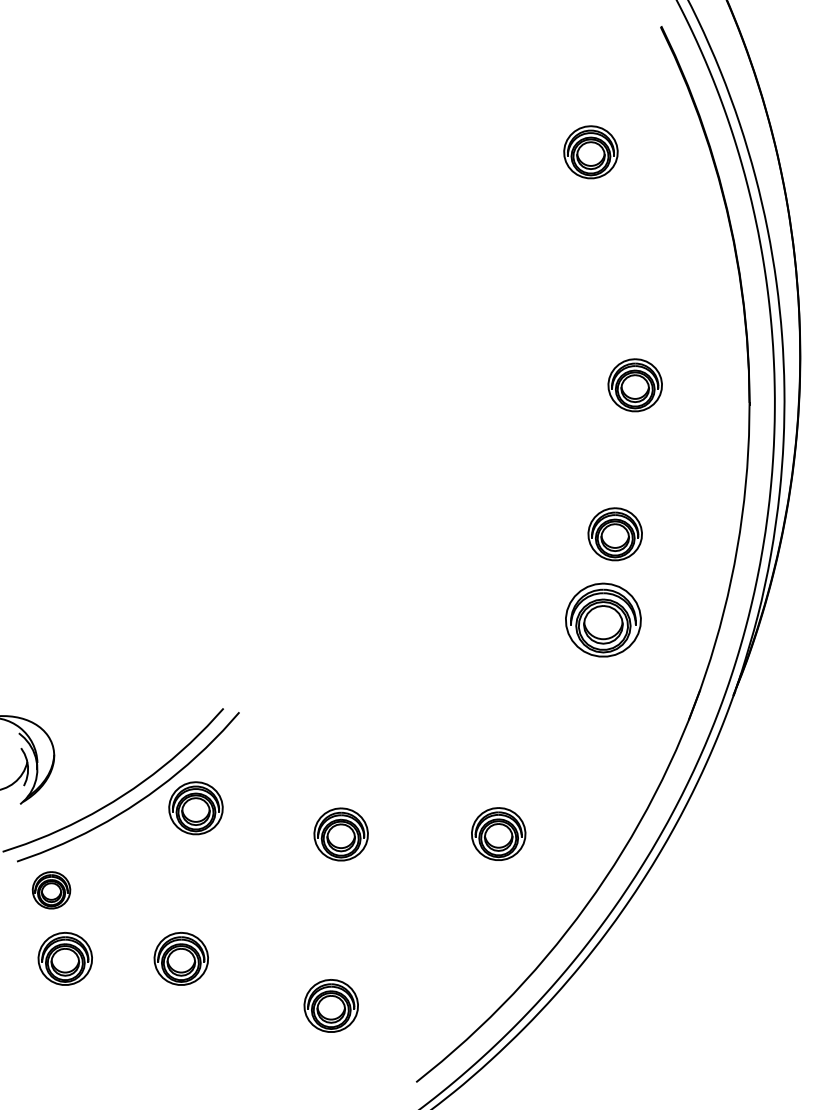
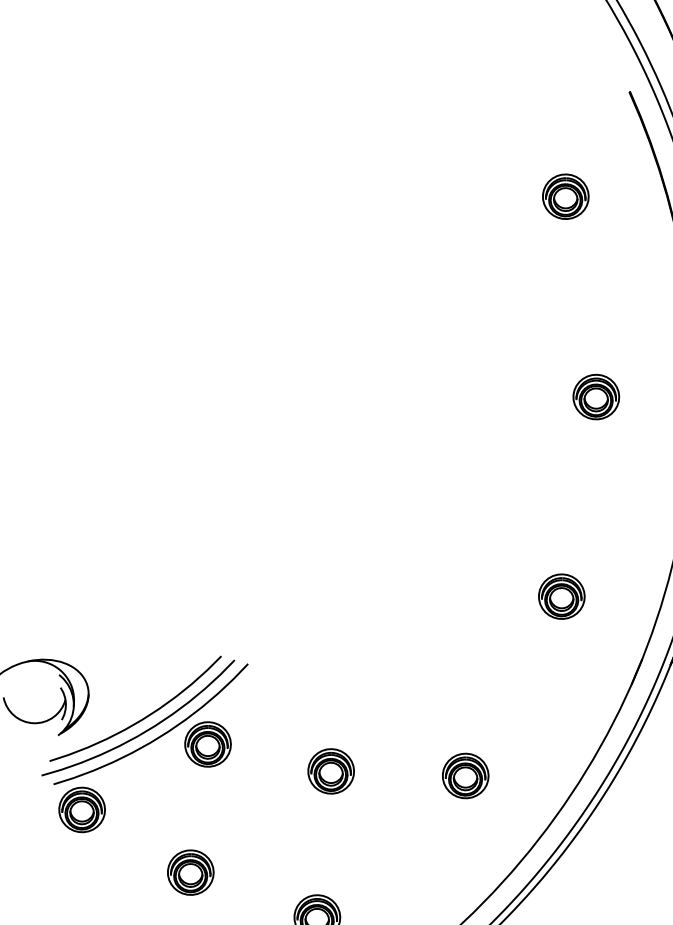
part: (614, 534) -> (573, 523), removed
part: (603, 620) -> (561, 596), size x0.71
curve: (118, 780) -> (142, 718), added
part: (51, 890) -> (82, 810), size x1.43
part: (64, 958) -> (91, 868), removed

